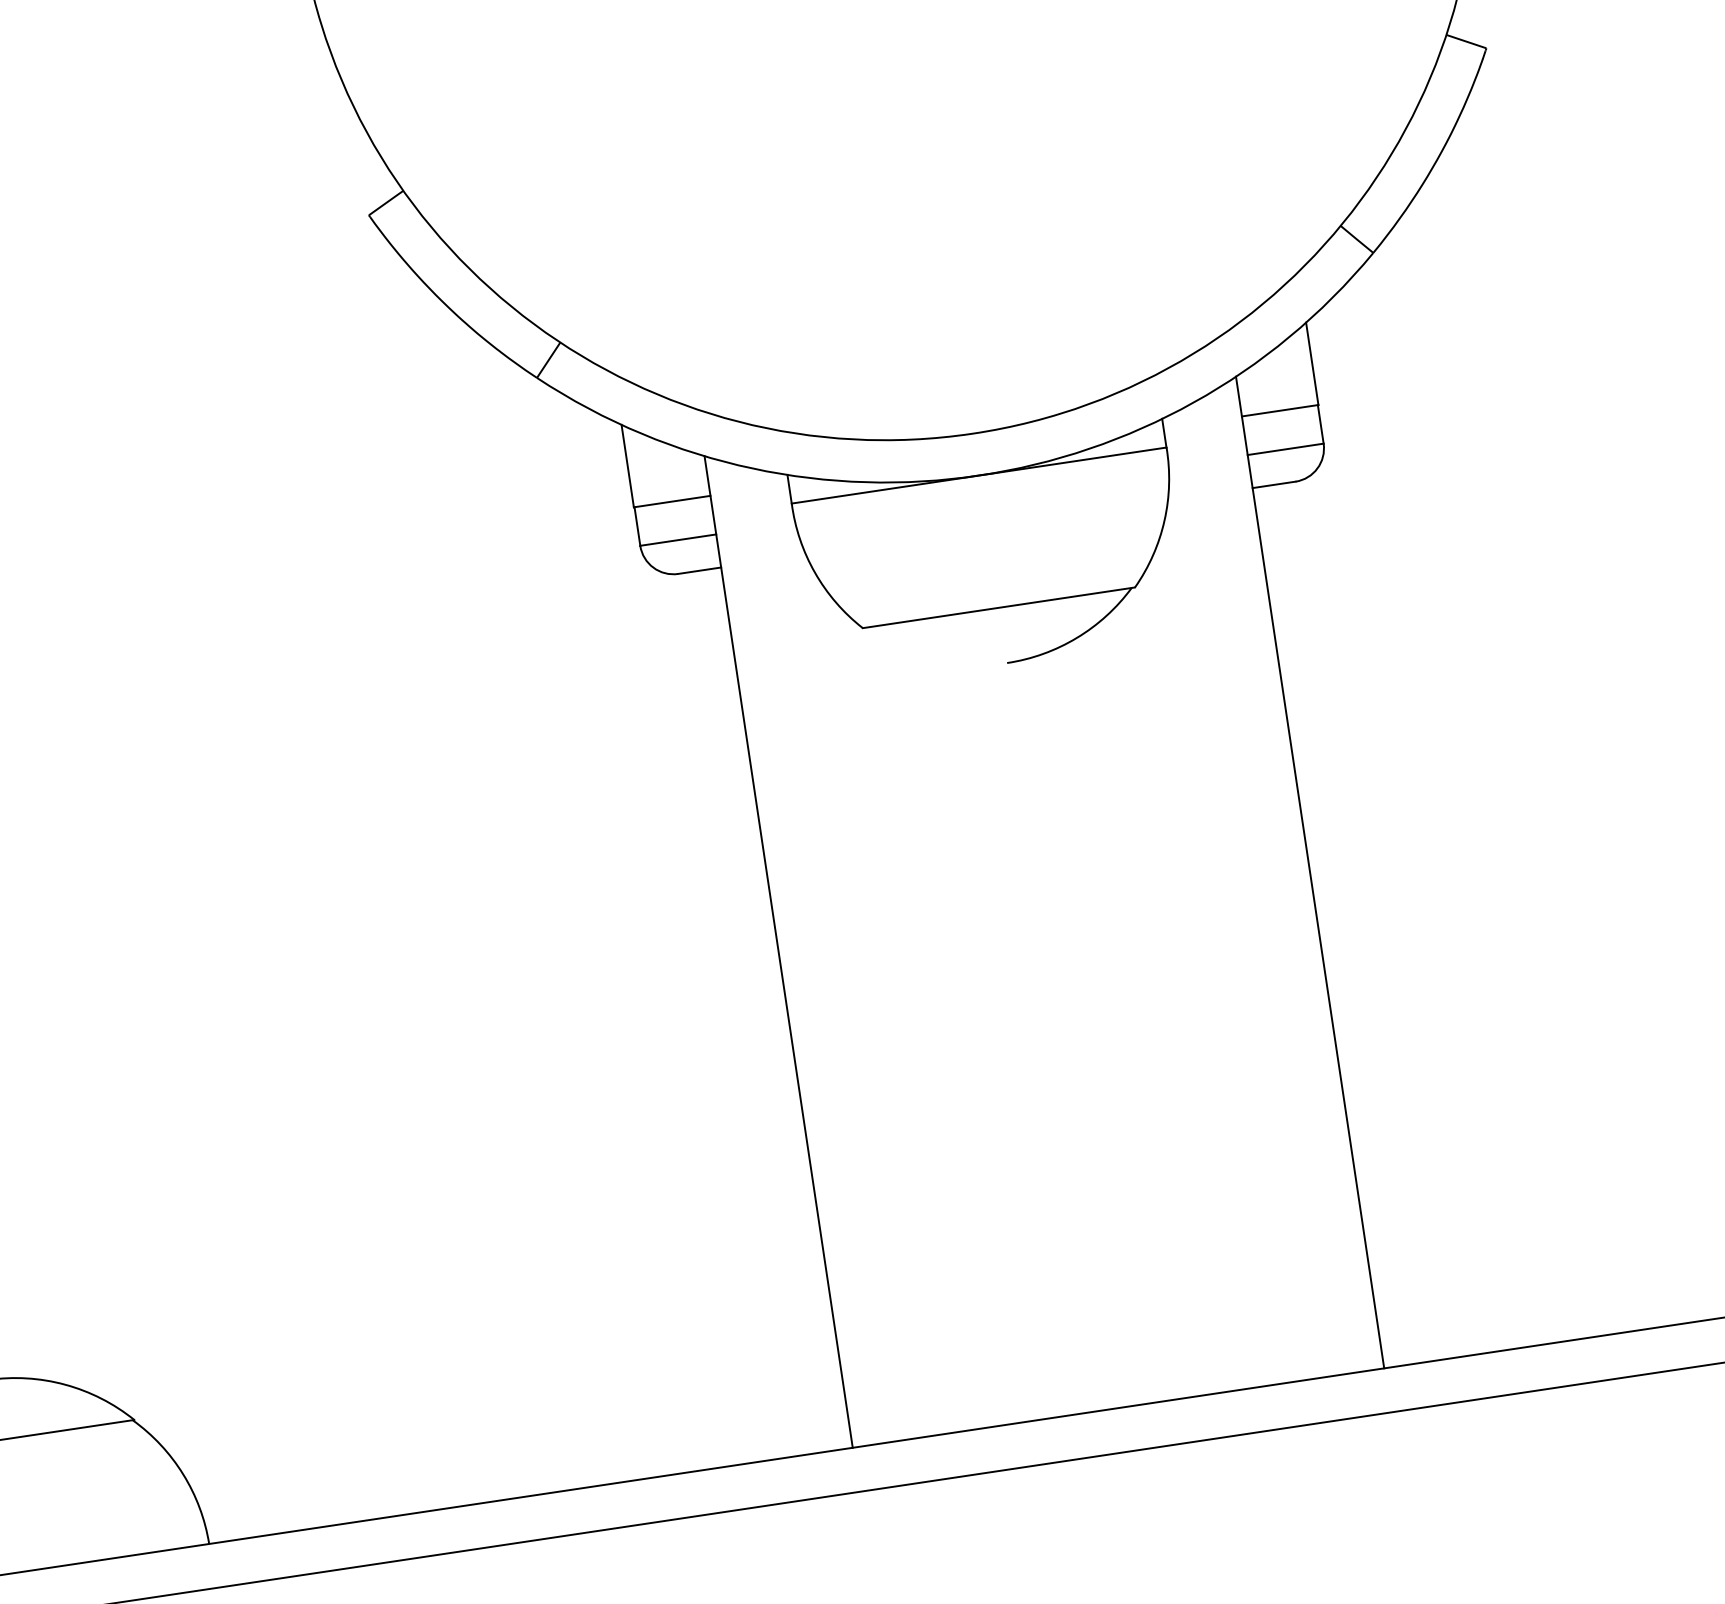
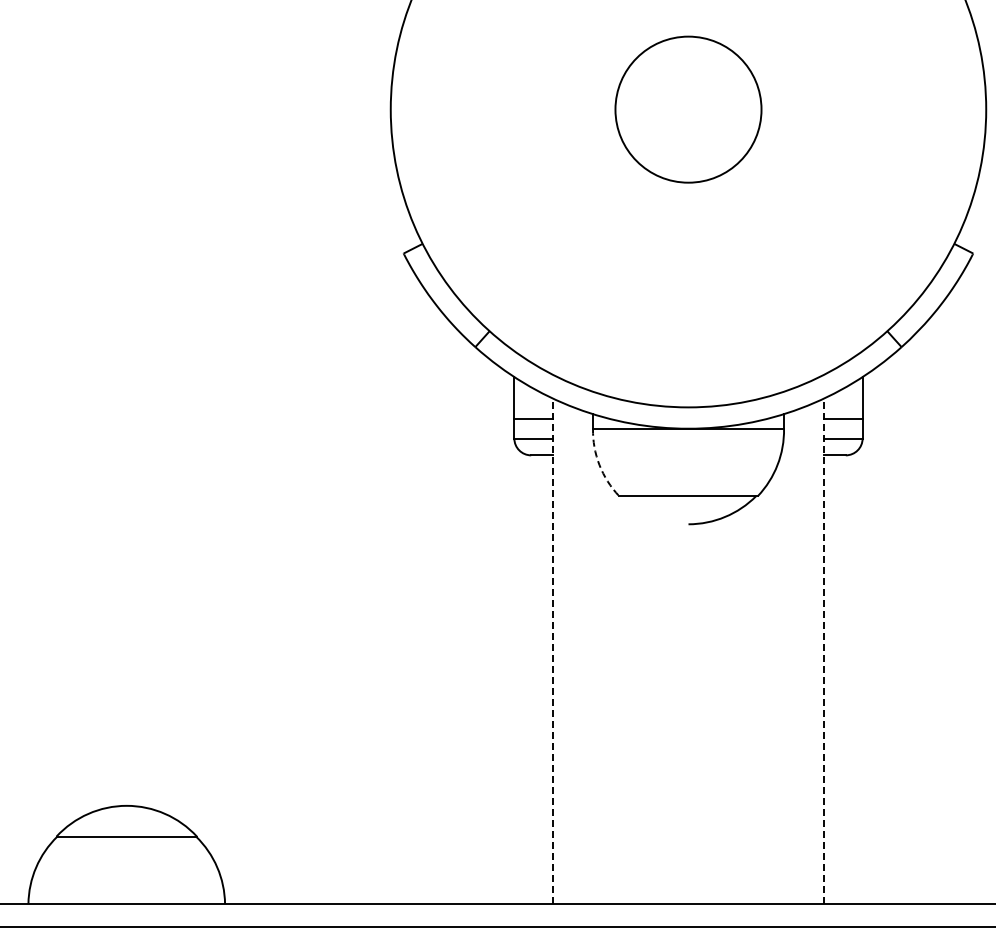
arc: (814, 571) -> (599, 464), solid -> dashed
line: (1309, 873) -> (823, 651), solid -> dashed
line: (779, 952) -> (553, 651), solid -> dashed

